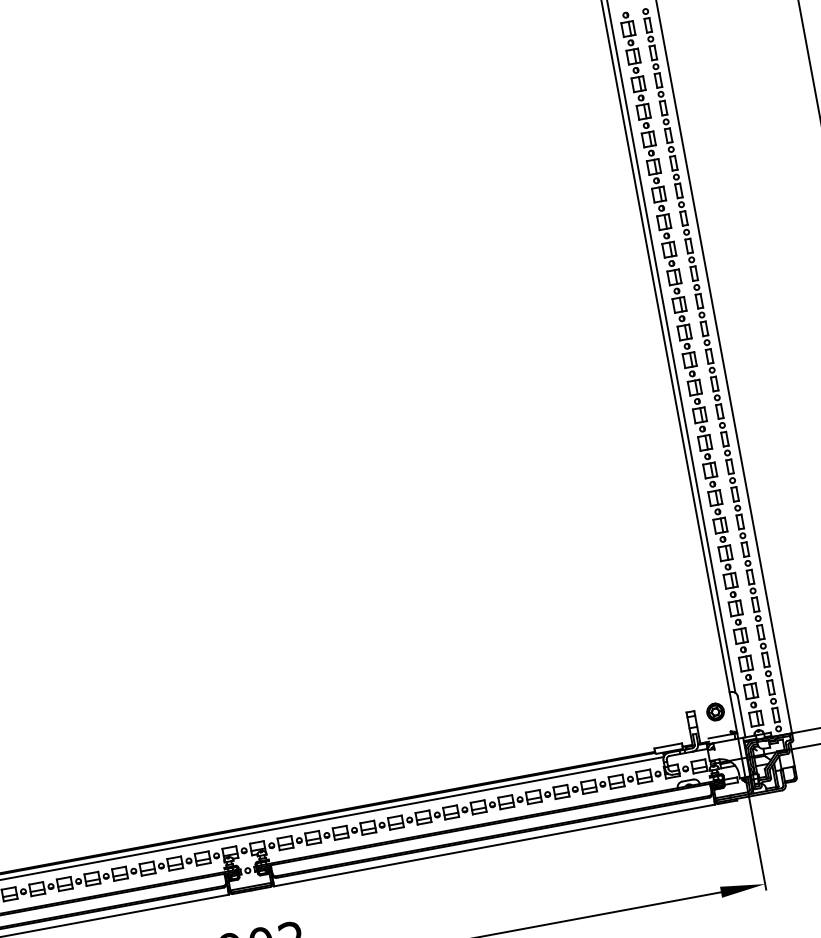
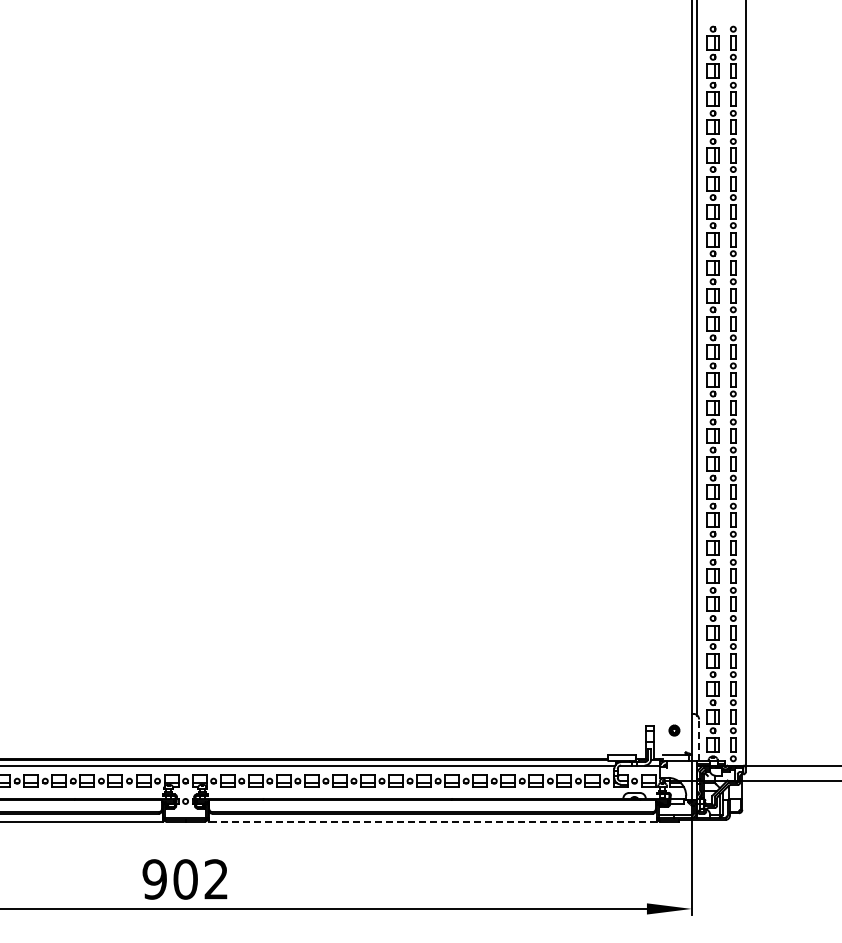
part: (715, 711) -> (674, 730), size x0.6
line: (742, 717) -> (699, 740), solid -> dashed
line: (494, 845) -> (432, 821), solid -> dashed

